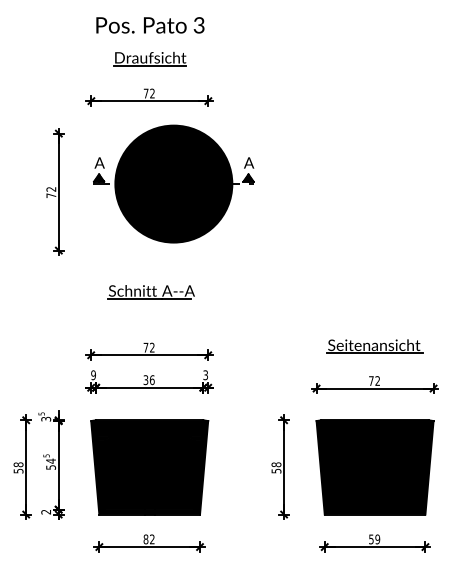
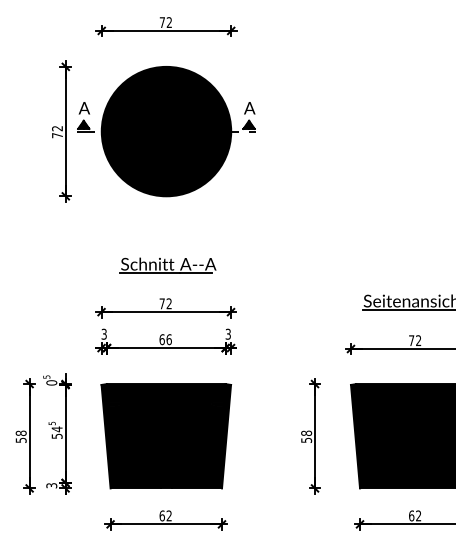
part: (173, 183) -> (166, 130), moved
part: (150, 292) -> (167, 265), moved
text: (93, 374) -> (104, 333), 9 -> 3
text: (145, 379) -> (161, 338), 36 -> 66
text: (46, 418) -> (52, 382), 3 -> 0
text: (46, 511) -> (52, 485), 2 -> 3
text: (145, 538) -> (161, 514), 82 -> 62
text: (374, 539) -> (415, 516), 59 -> 62

